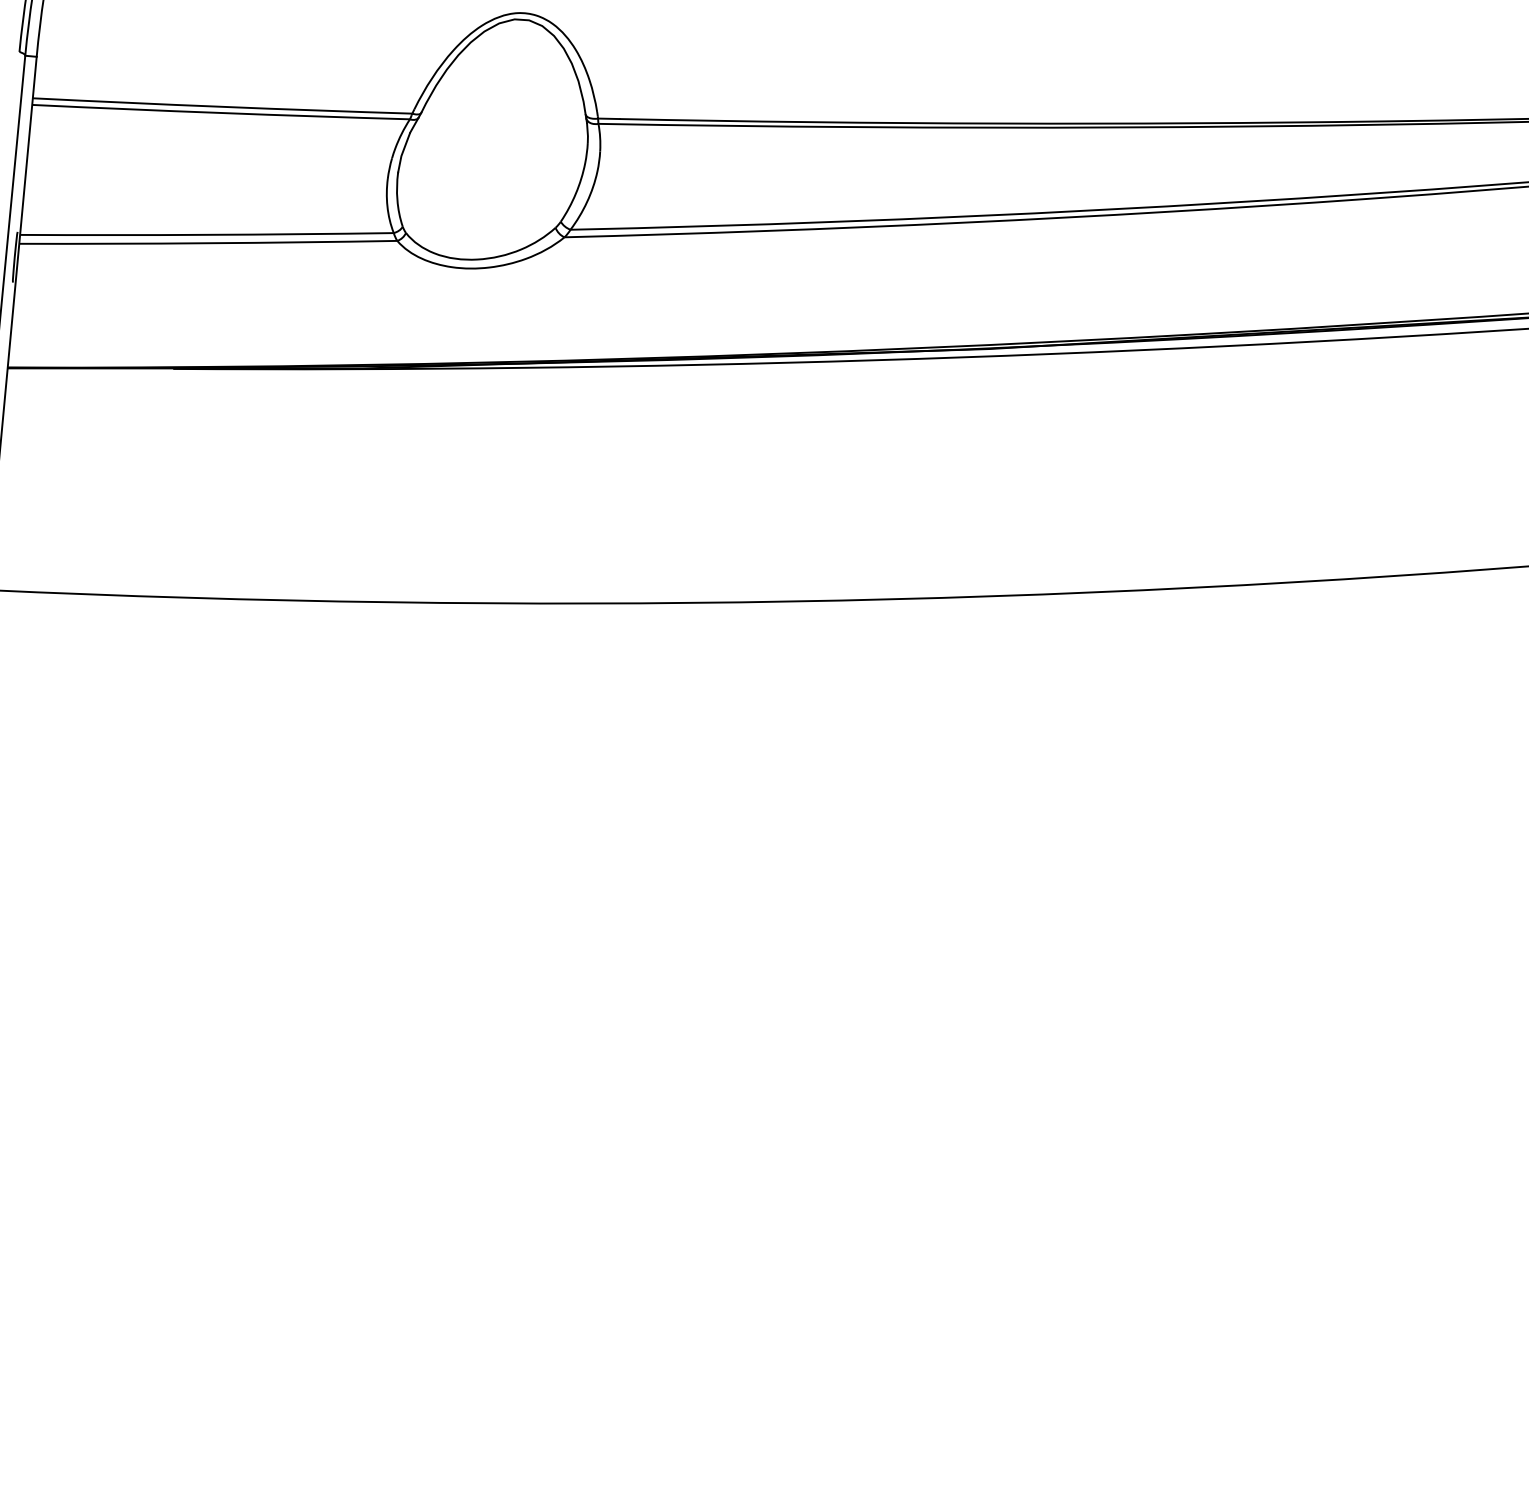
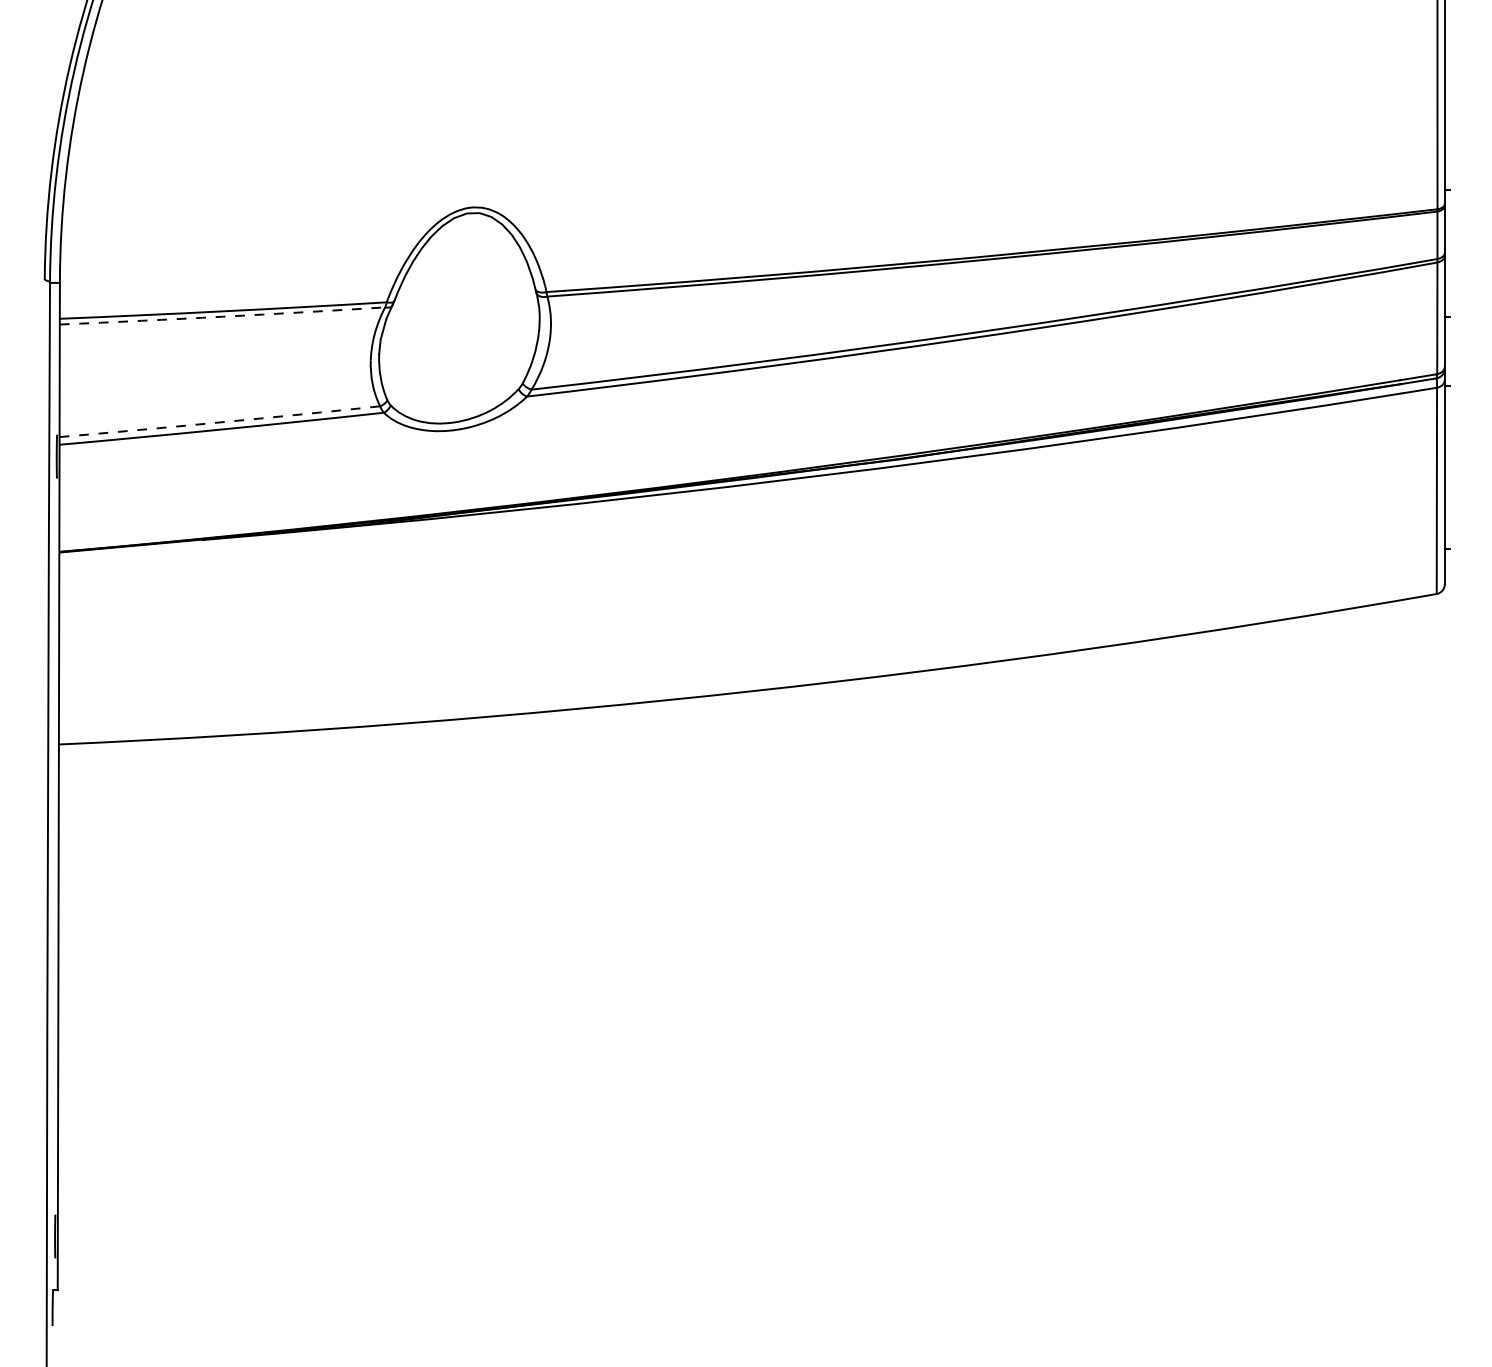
arc: (221, 112) -> (222, 316), solid -> dashed
arc: (206, 234) -> (219, 422), solid -> dashed

